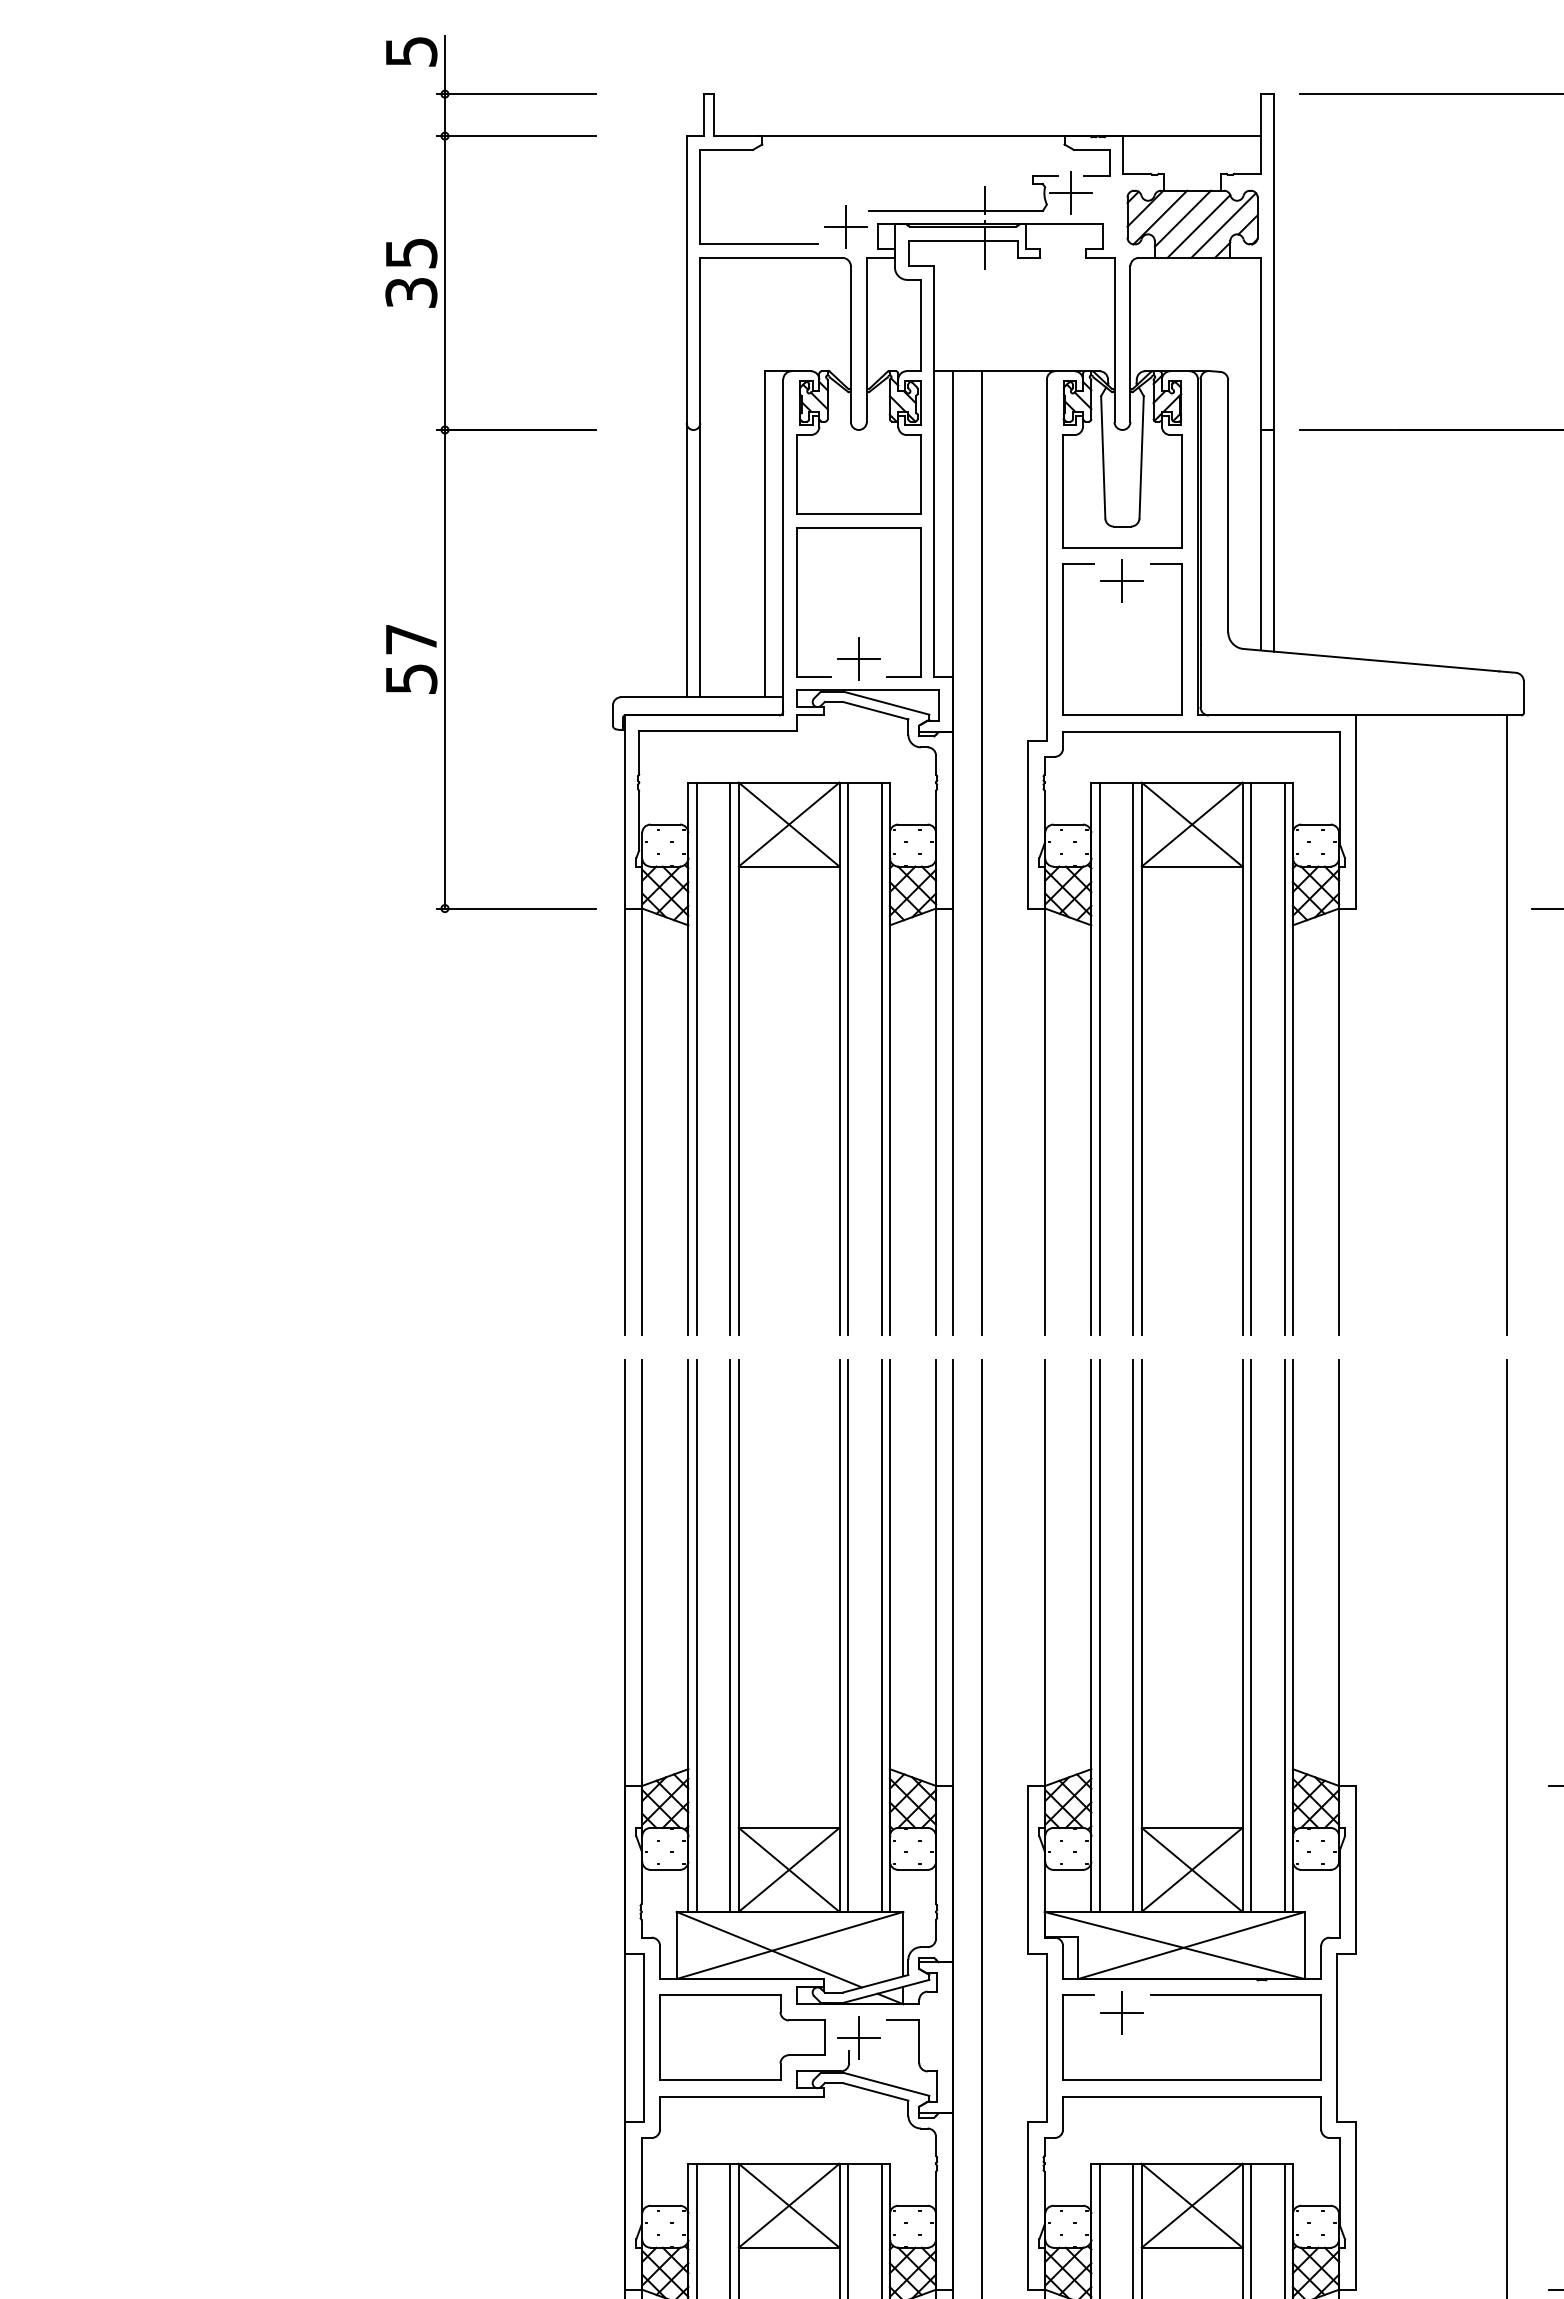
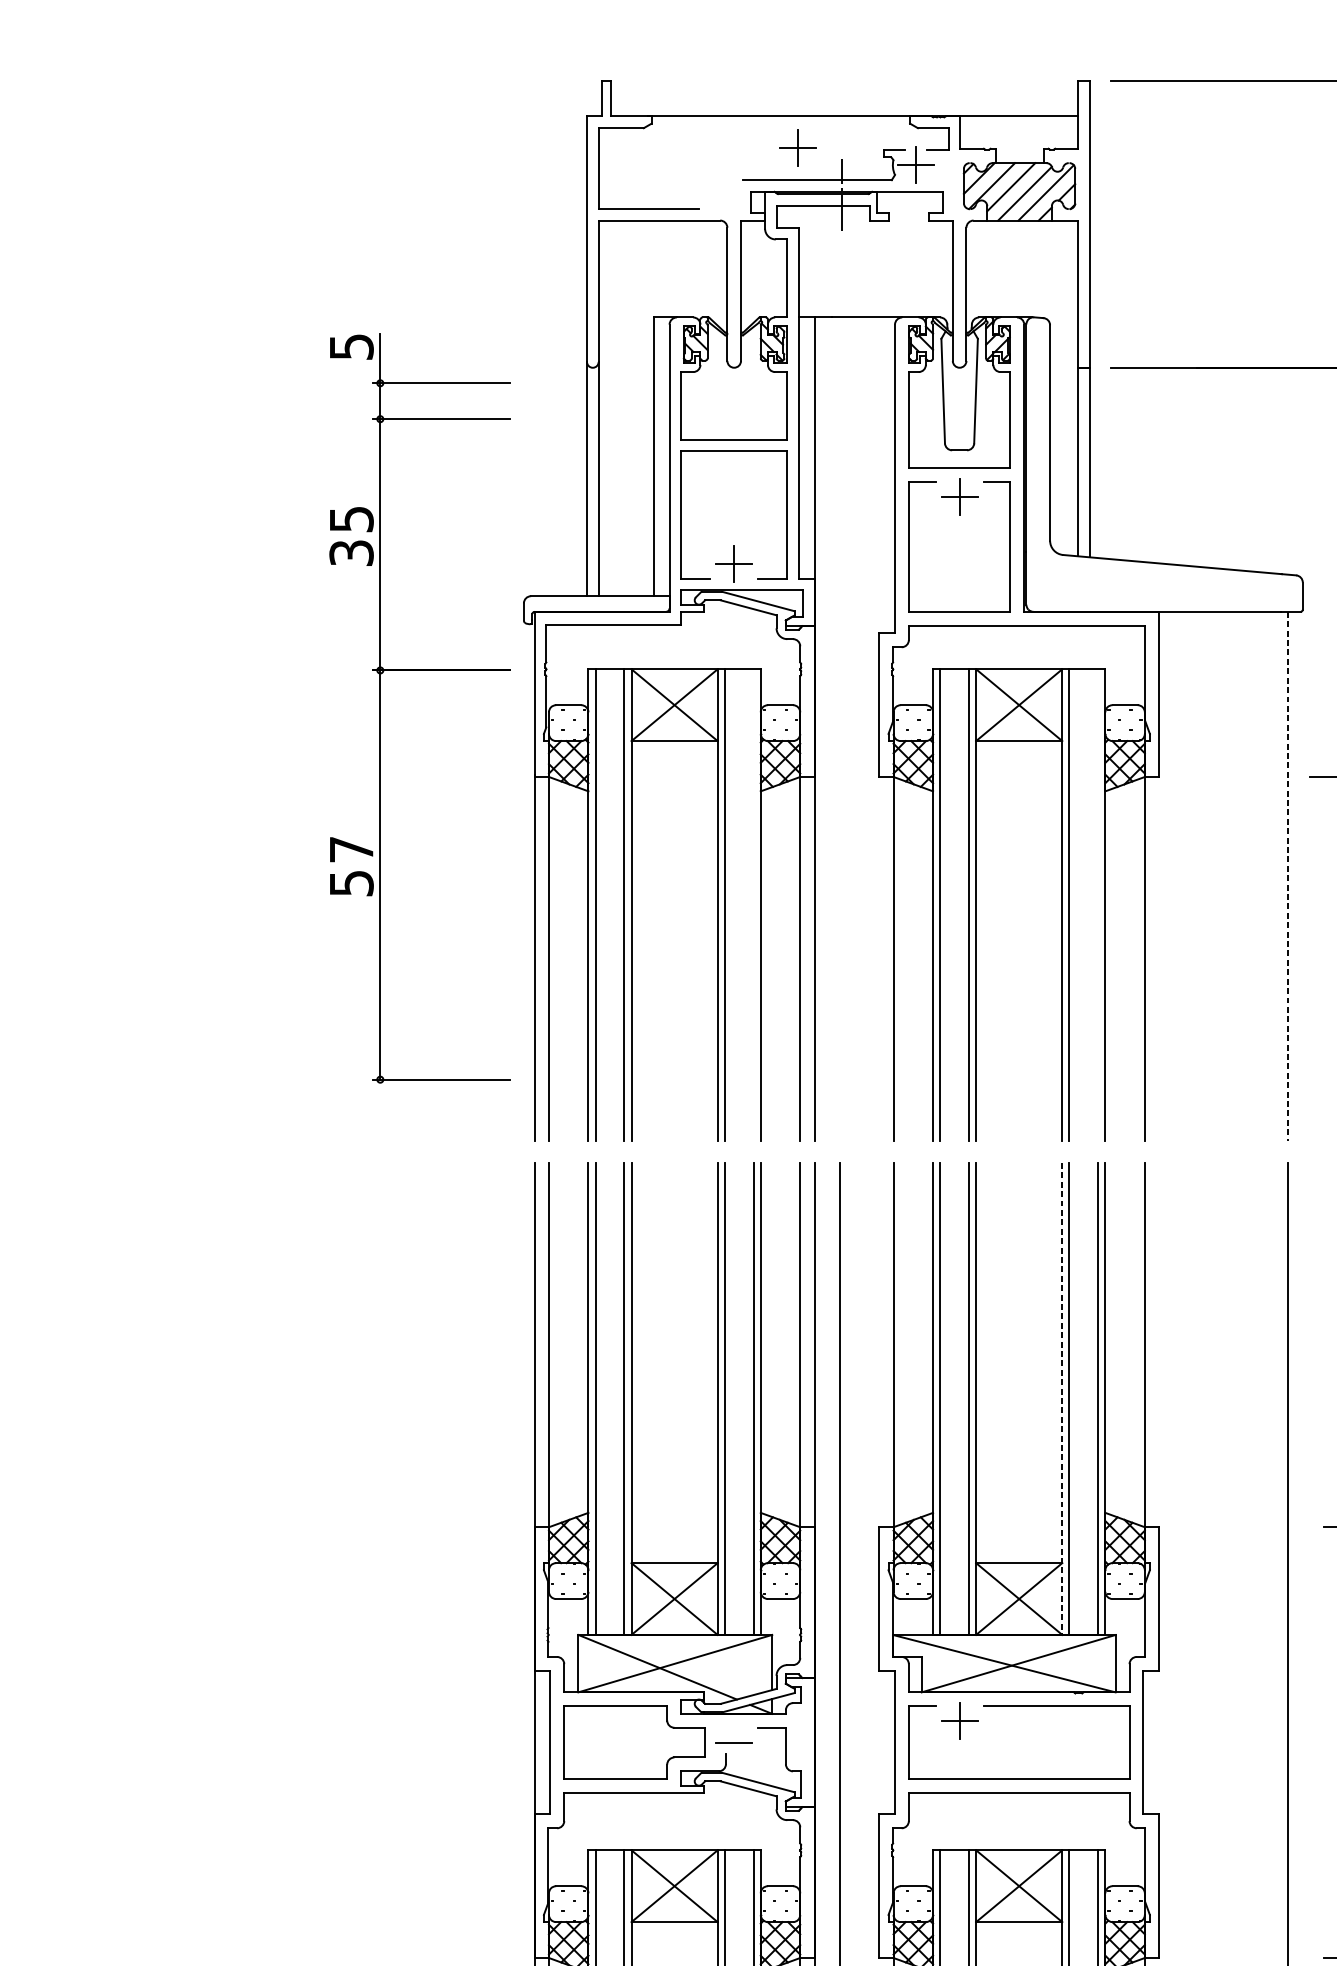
part: (845, 226) -> (797, 147), moved
part: (490, 430) -> (419, 670), moved
line: (982, 852) -> (839, 729), removed
line: (1507, 1025) -> (1288, 876), solid -> dashed
line: (881, 1058) -> (753, 905), removed
line: (1284, 1058) -> (1098, 905), removed
line: (1242, 1636) -> (1062, 1399), solid -> dashed
line: (858, 2037) -> (733, 1742), removed

